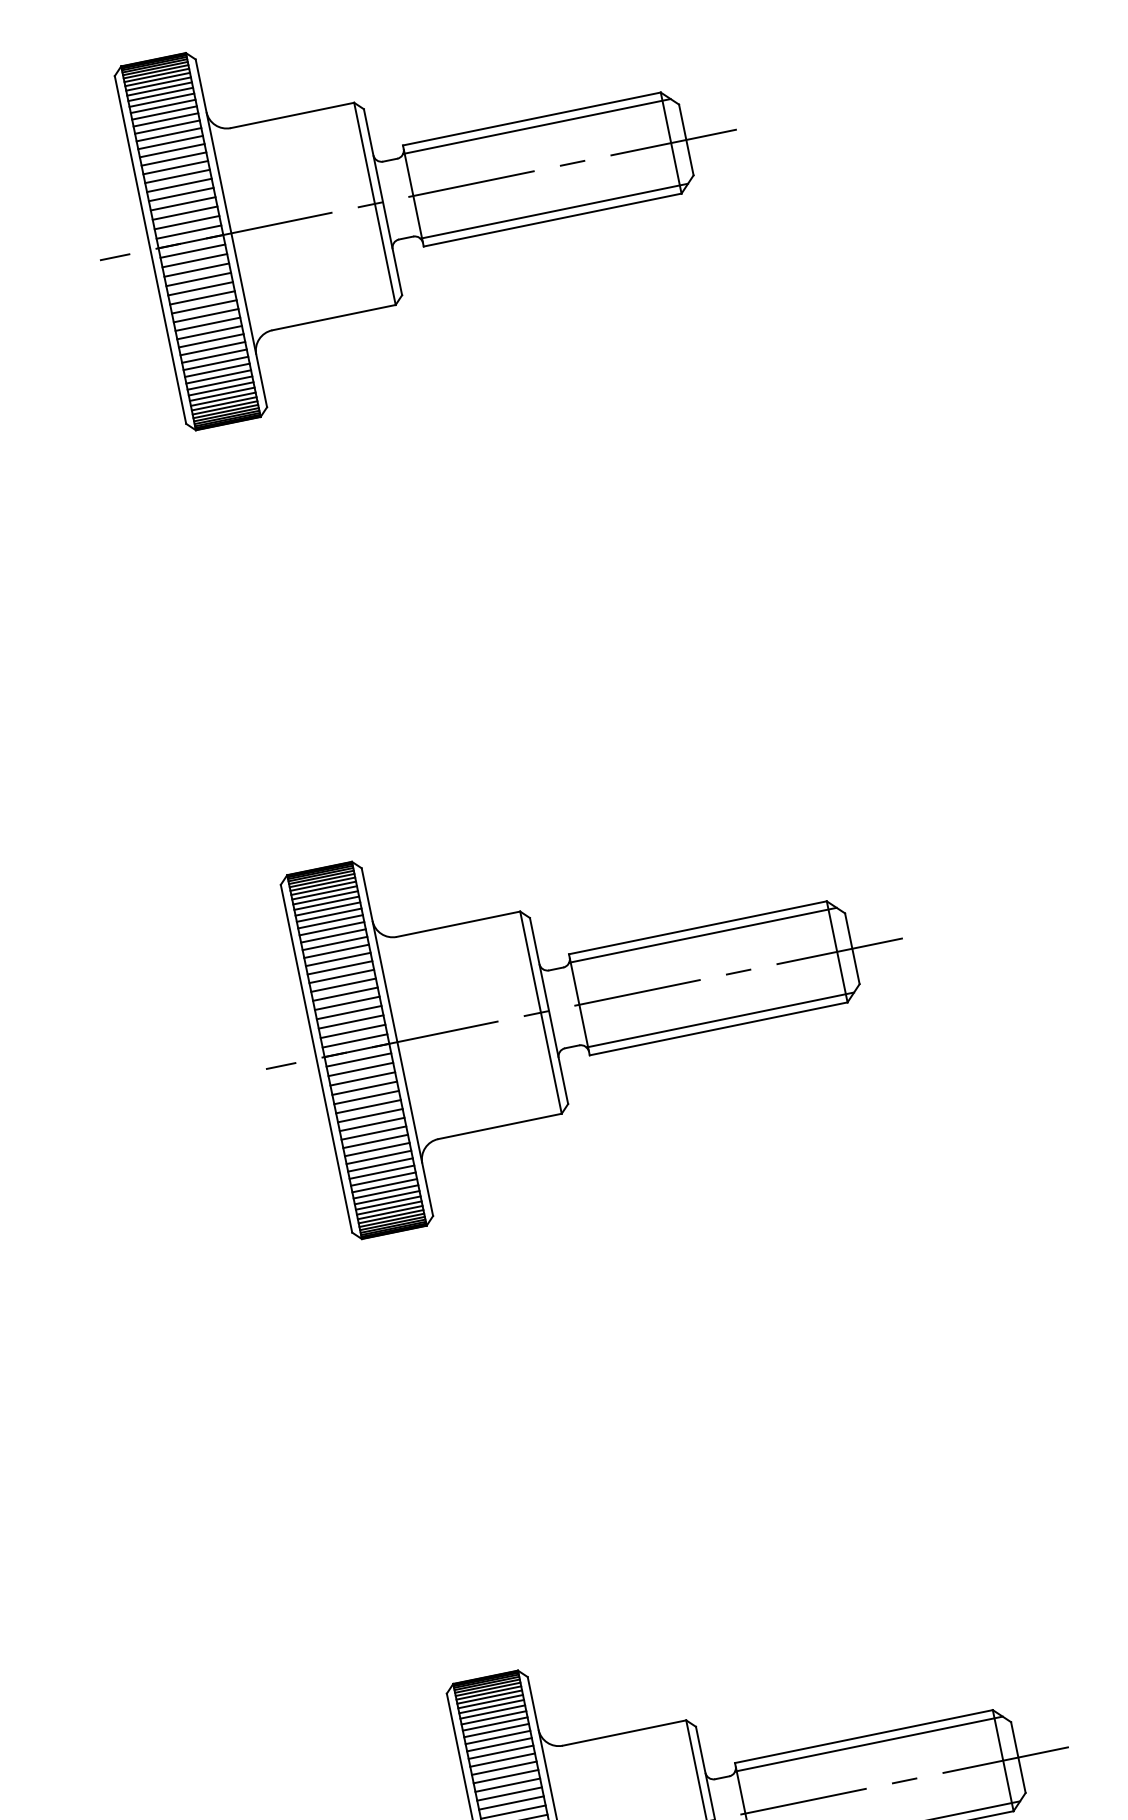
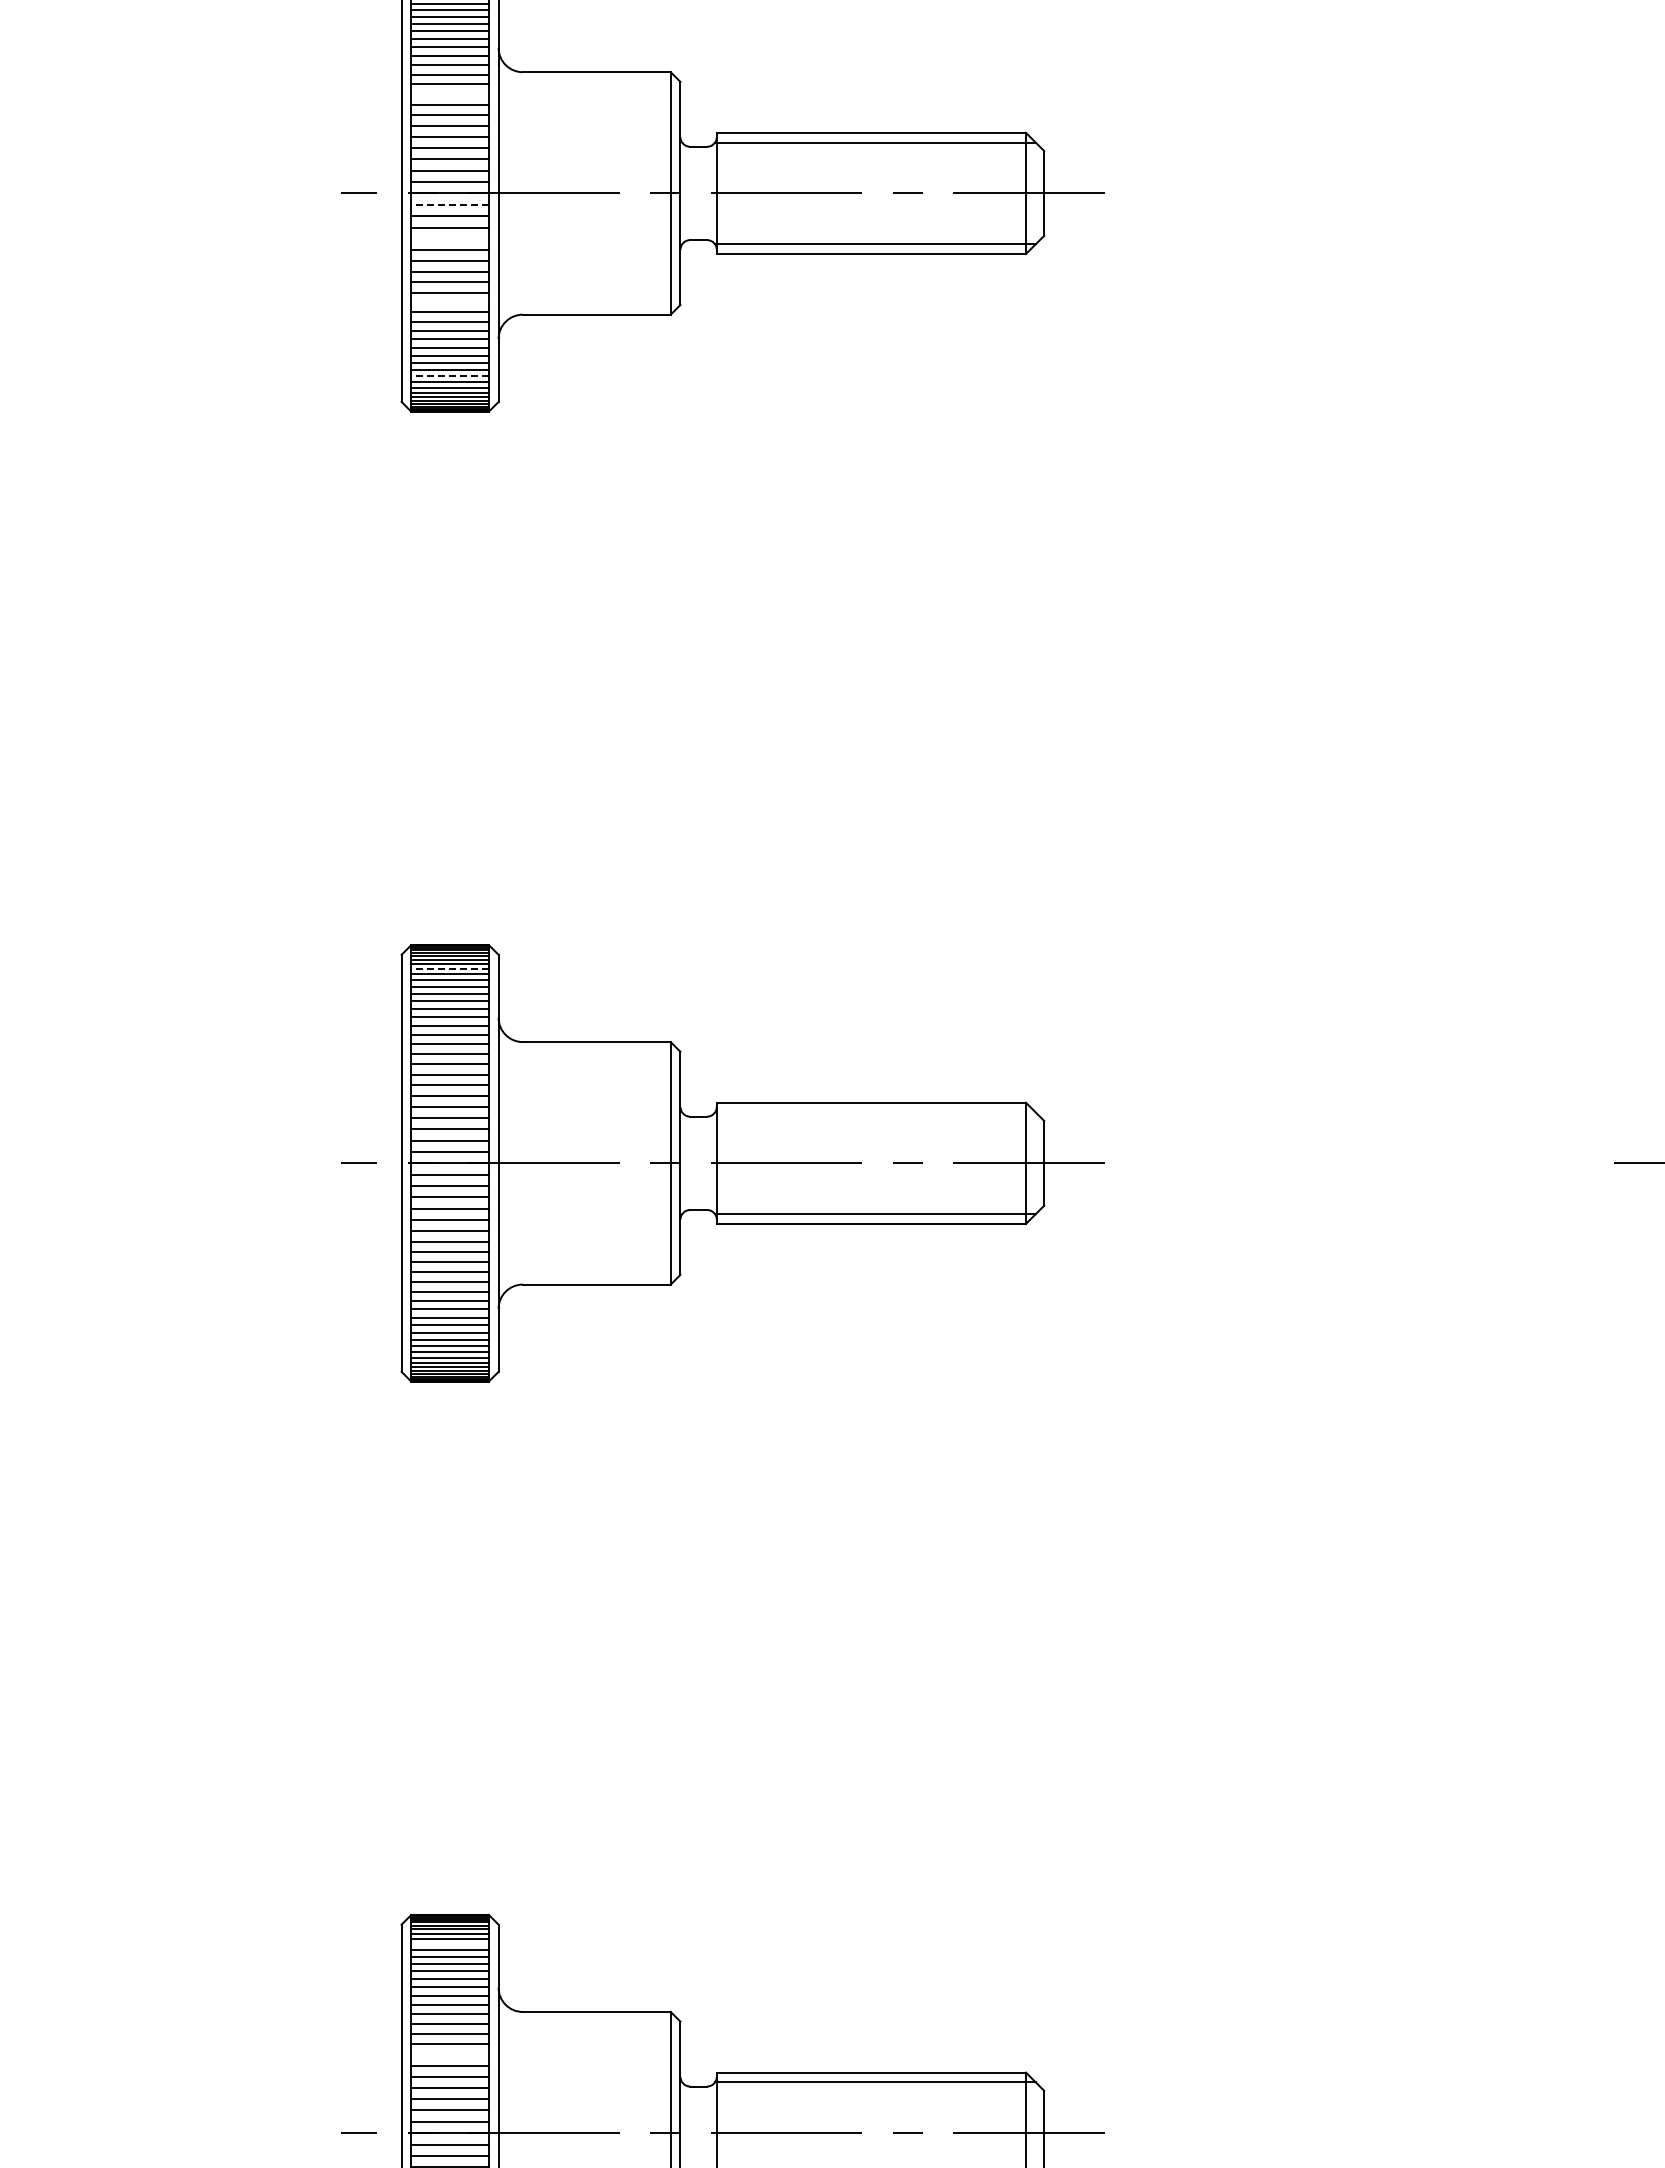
line: (173, 159) -> (449, 94), removed
line: (193, 250) -> (450, 204), solid -> dashed
line: (198, 279) -> (449, 238), removed
line: (209, 332) -> (449, 302), removed
line: (222, 394) -> (450, 376), solid -> dashed
line: (323, 887) -> (450, 968), solid -> dashed
line: (703, 935) -> (875, 1112), removed
line: (490, 1701) -> (449, 1944), removed
line: (509, 1794) -> (449, 2055), removed

